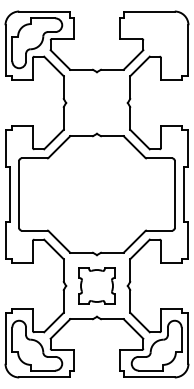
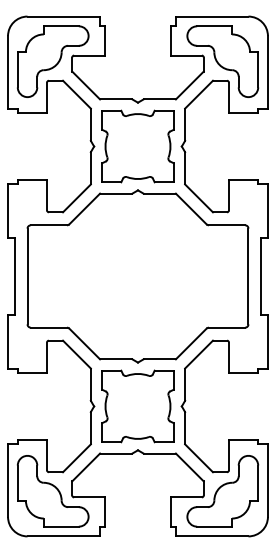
part: (156, 43) -> (222, 61), added
part: (96, 102) -> (137, 146), added
part: (96, 286) -> (137, 406), size x1.43

